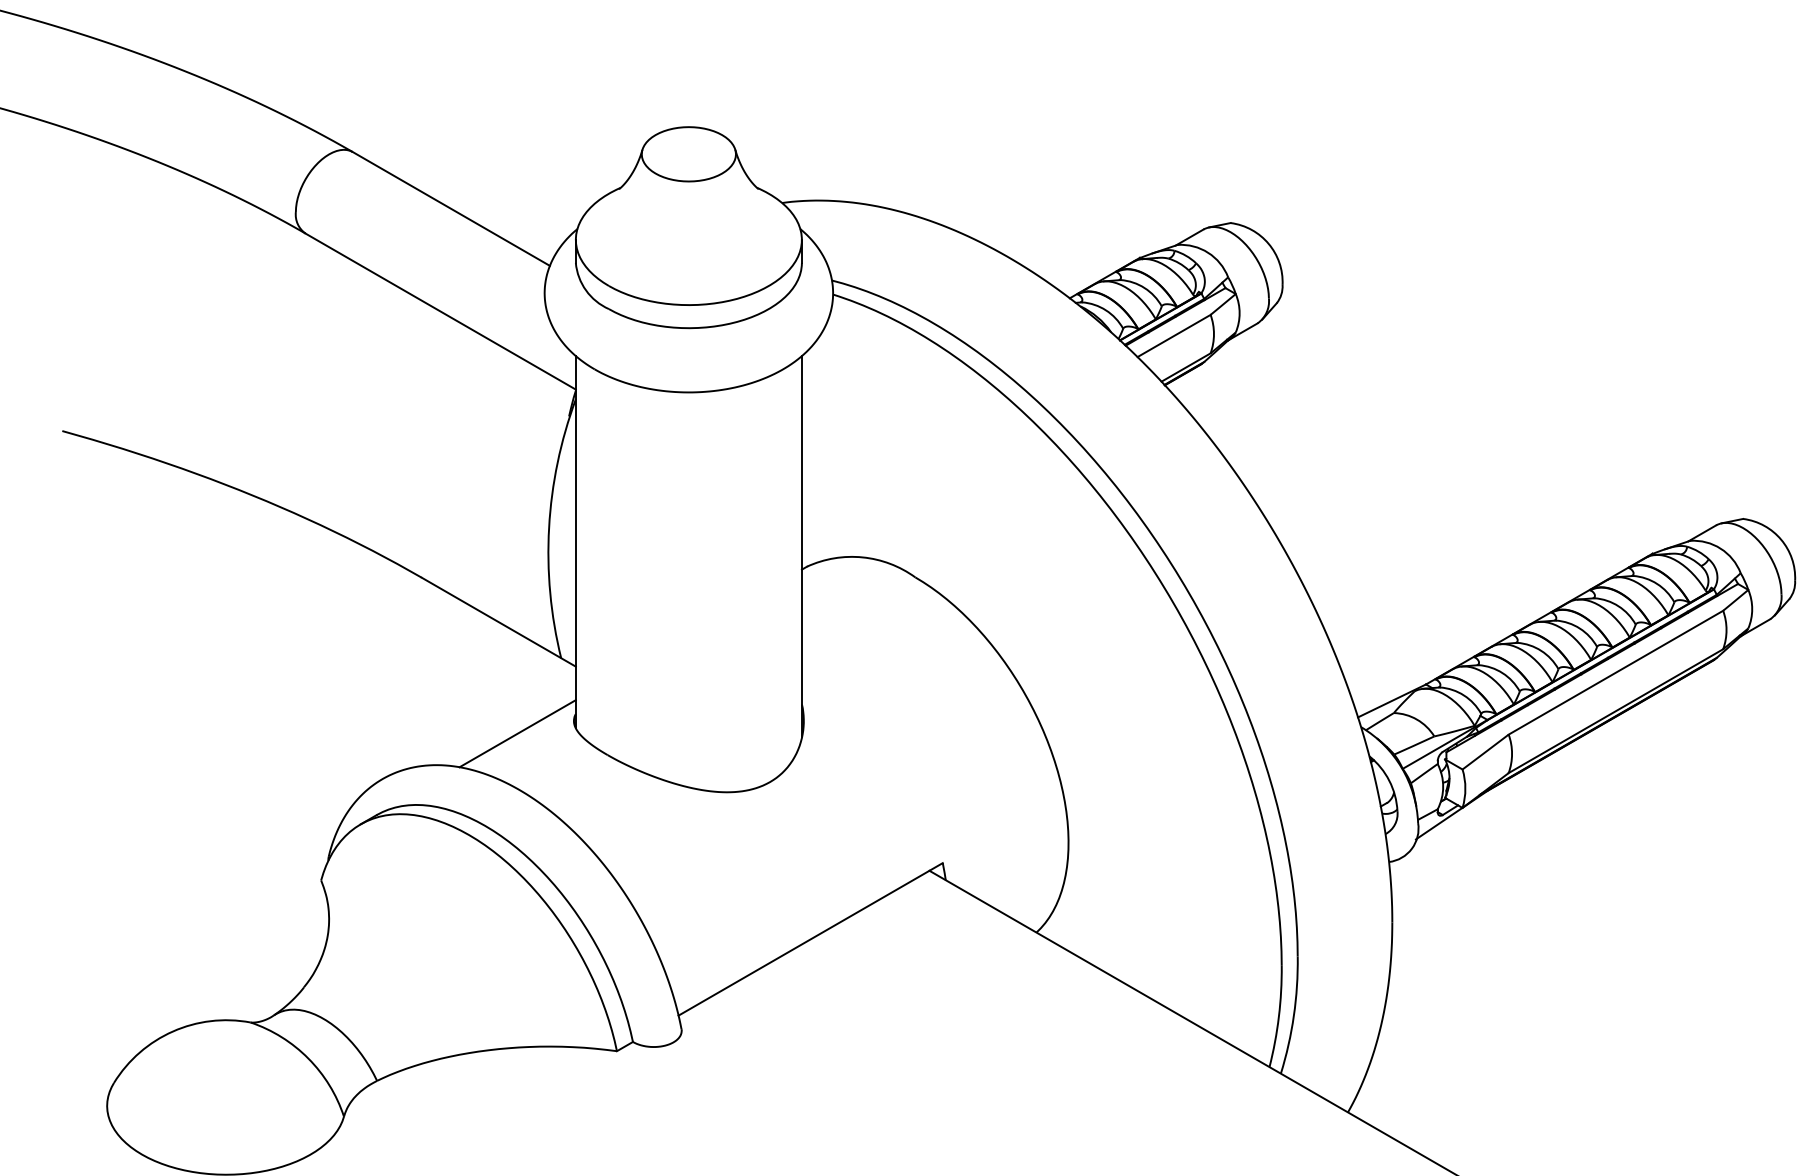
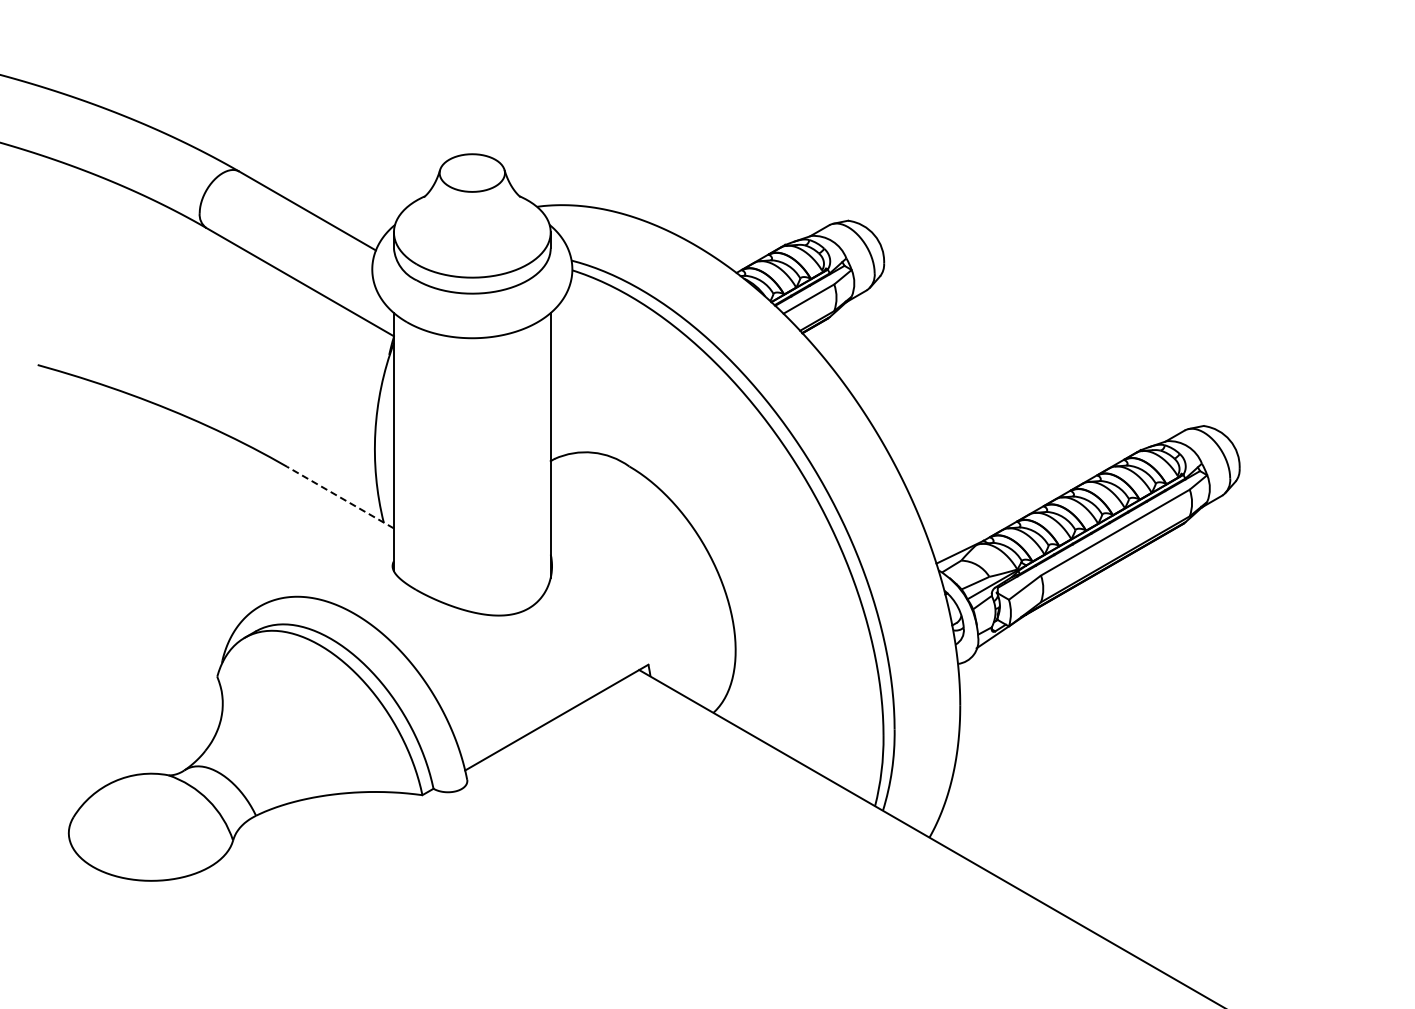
line: (498, 622) -> (340, 497), solid -> dashed
line: (517, 733) -> (353, 574), removed

